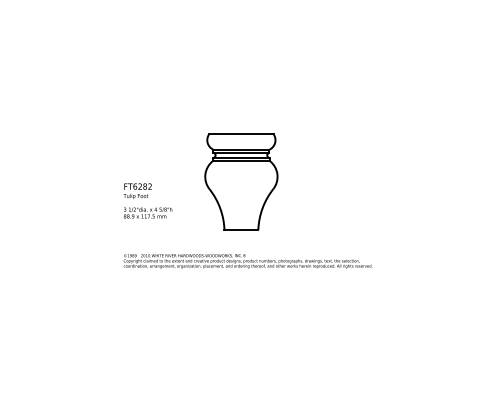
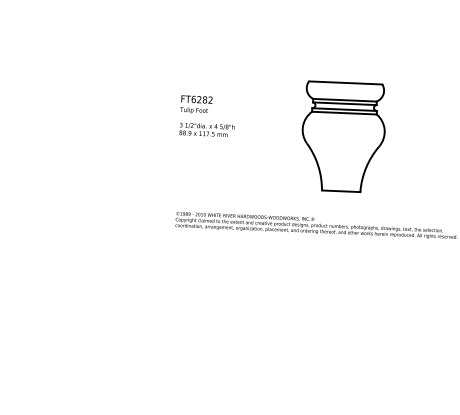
part: (241, 181) -> (343, 136), moved
text: (147, 200) -> (207, 115), moved

